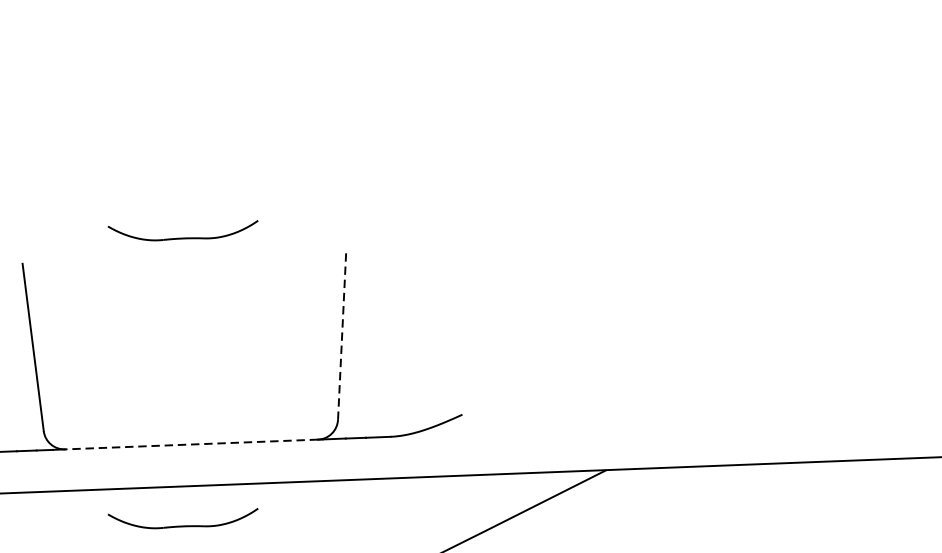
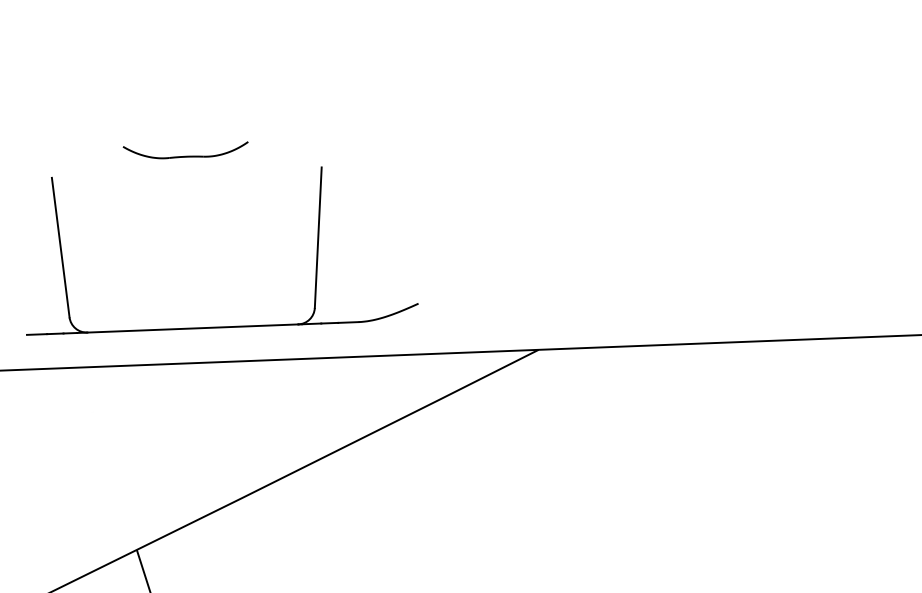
line: (342, 335) -> (318, 237), dashed -> solid
line: (191, 444) -> (192, 328), dashed -> solid
part: (182, 518) -> (185, 390), removed

